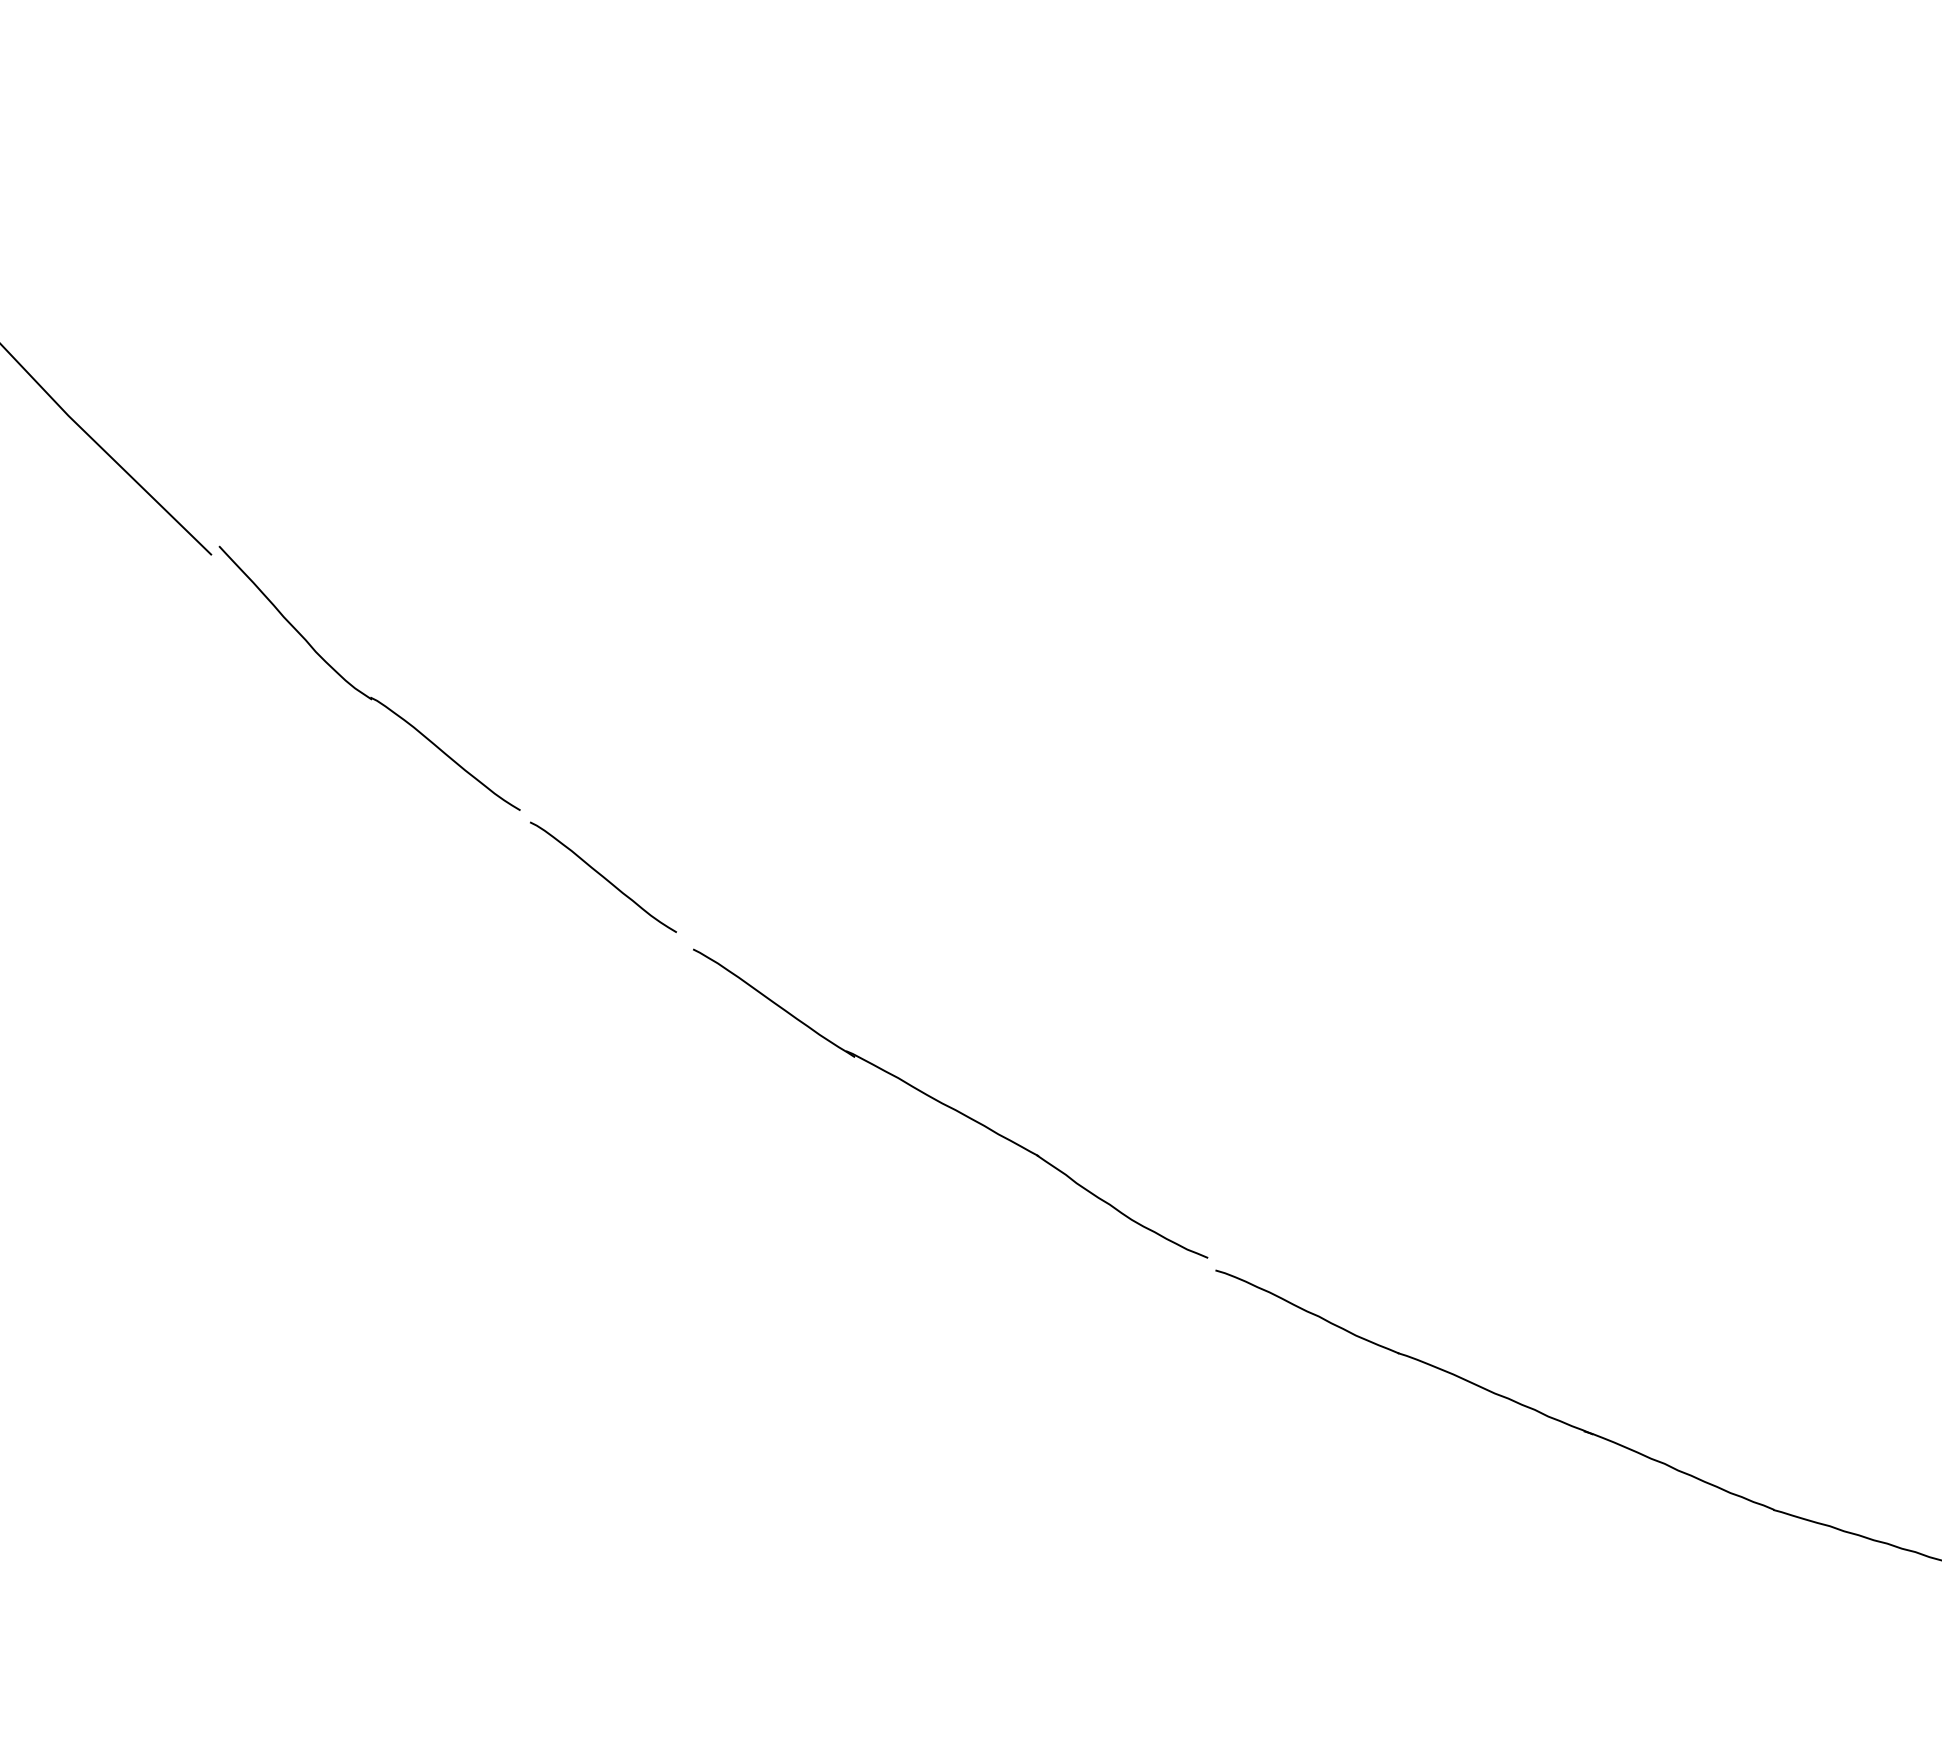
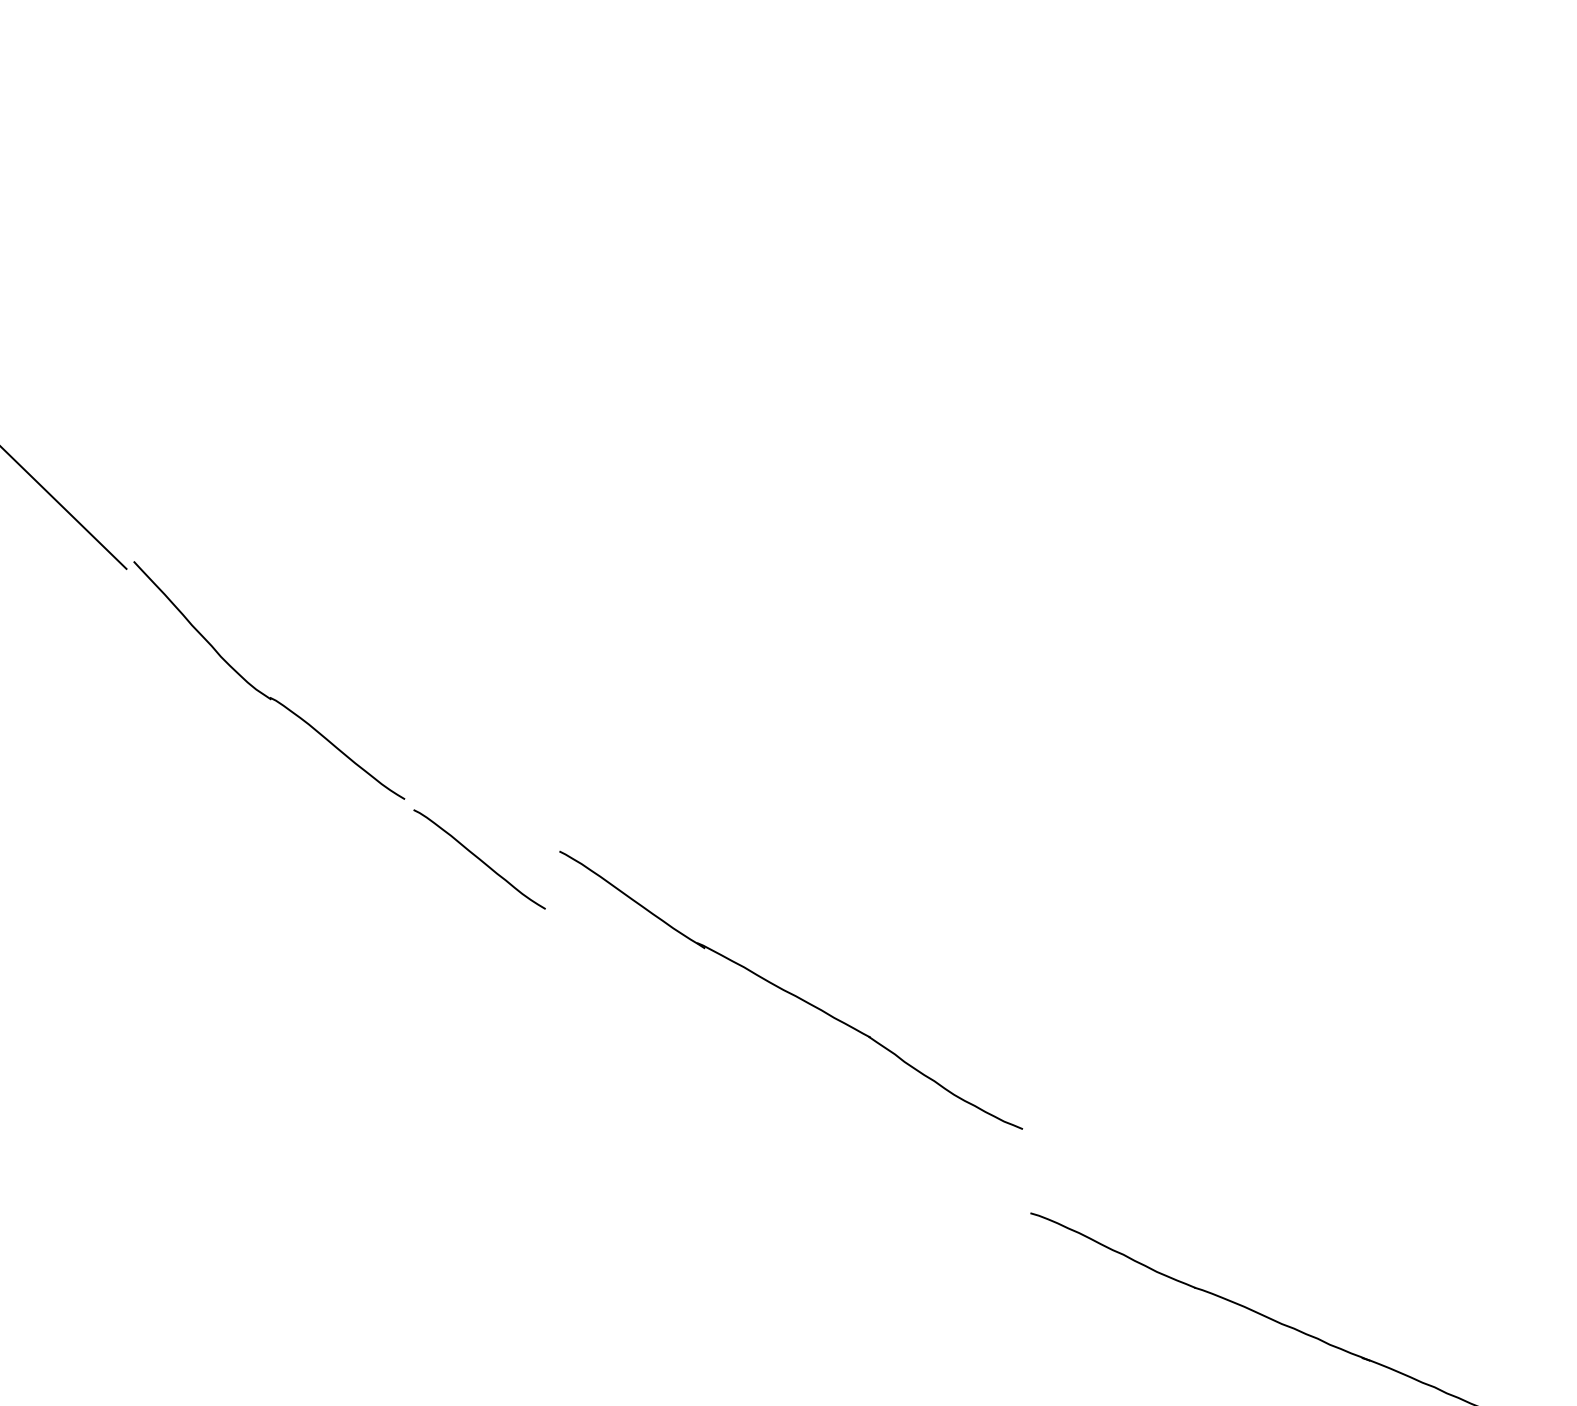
part: (950, 1103) -> (791, 990), moved

